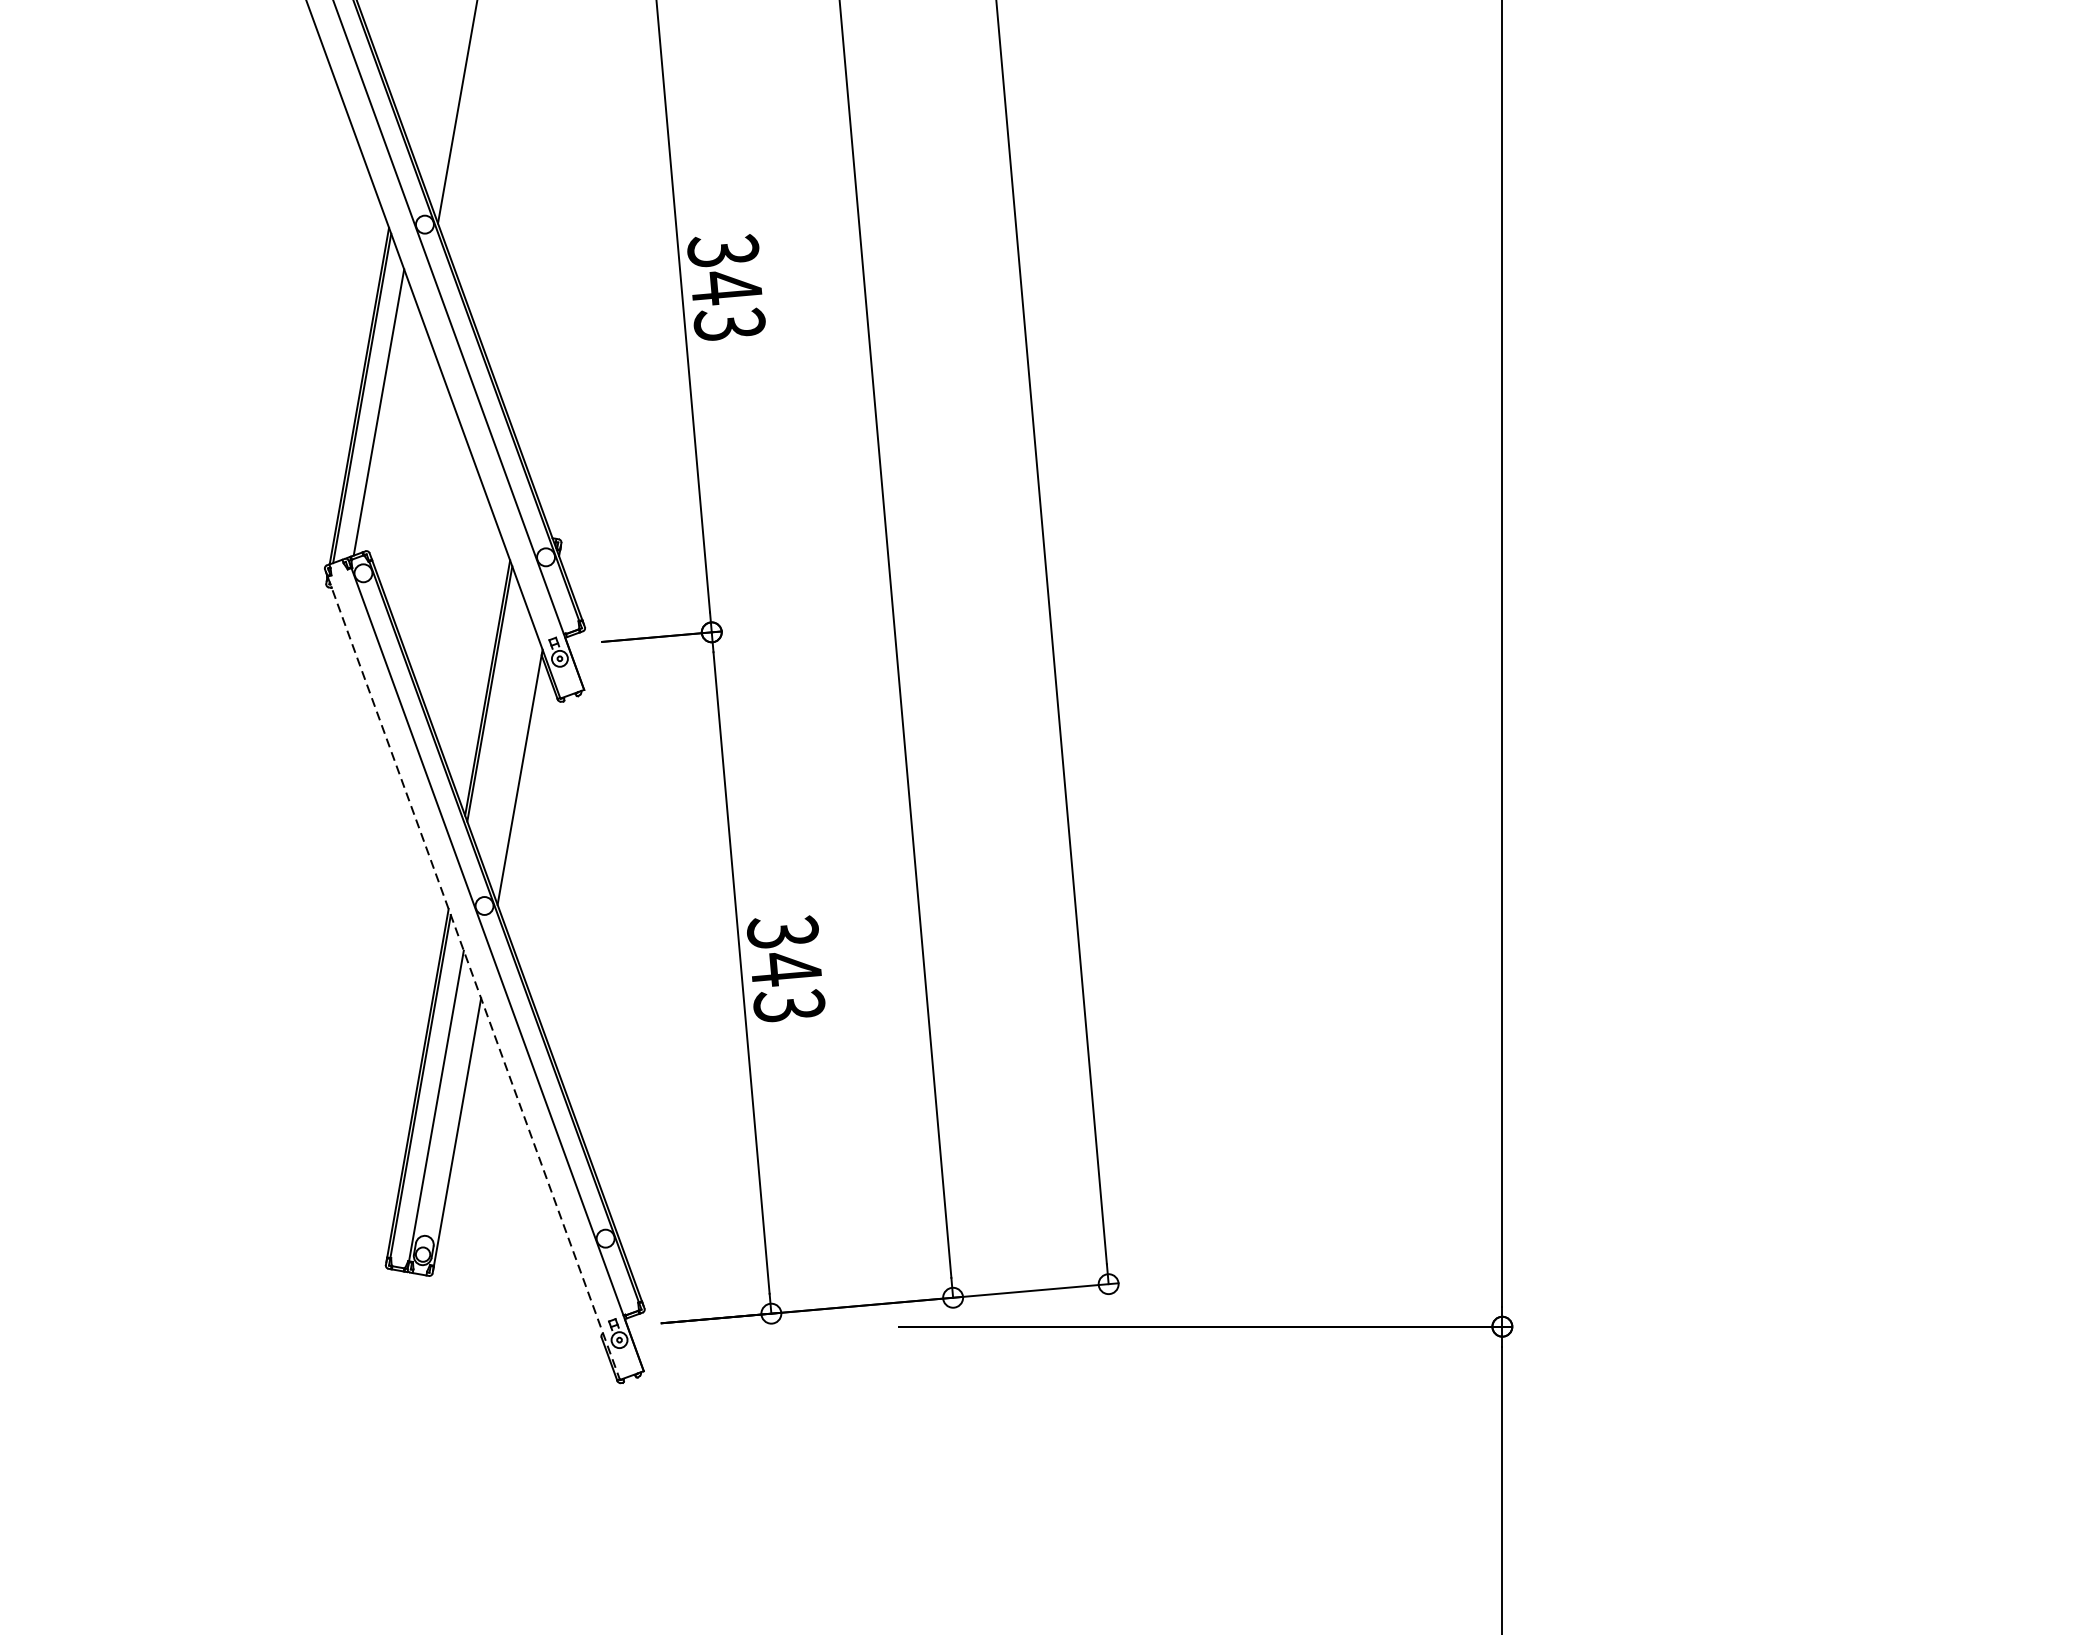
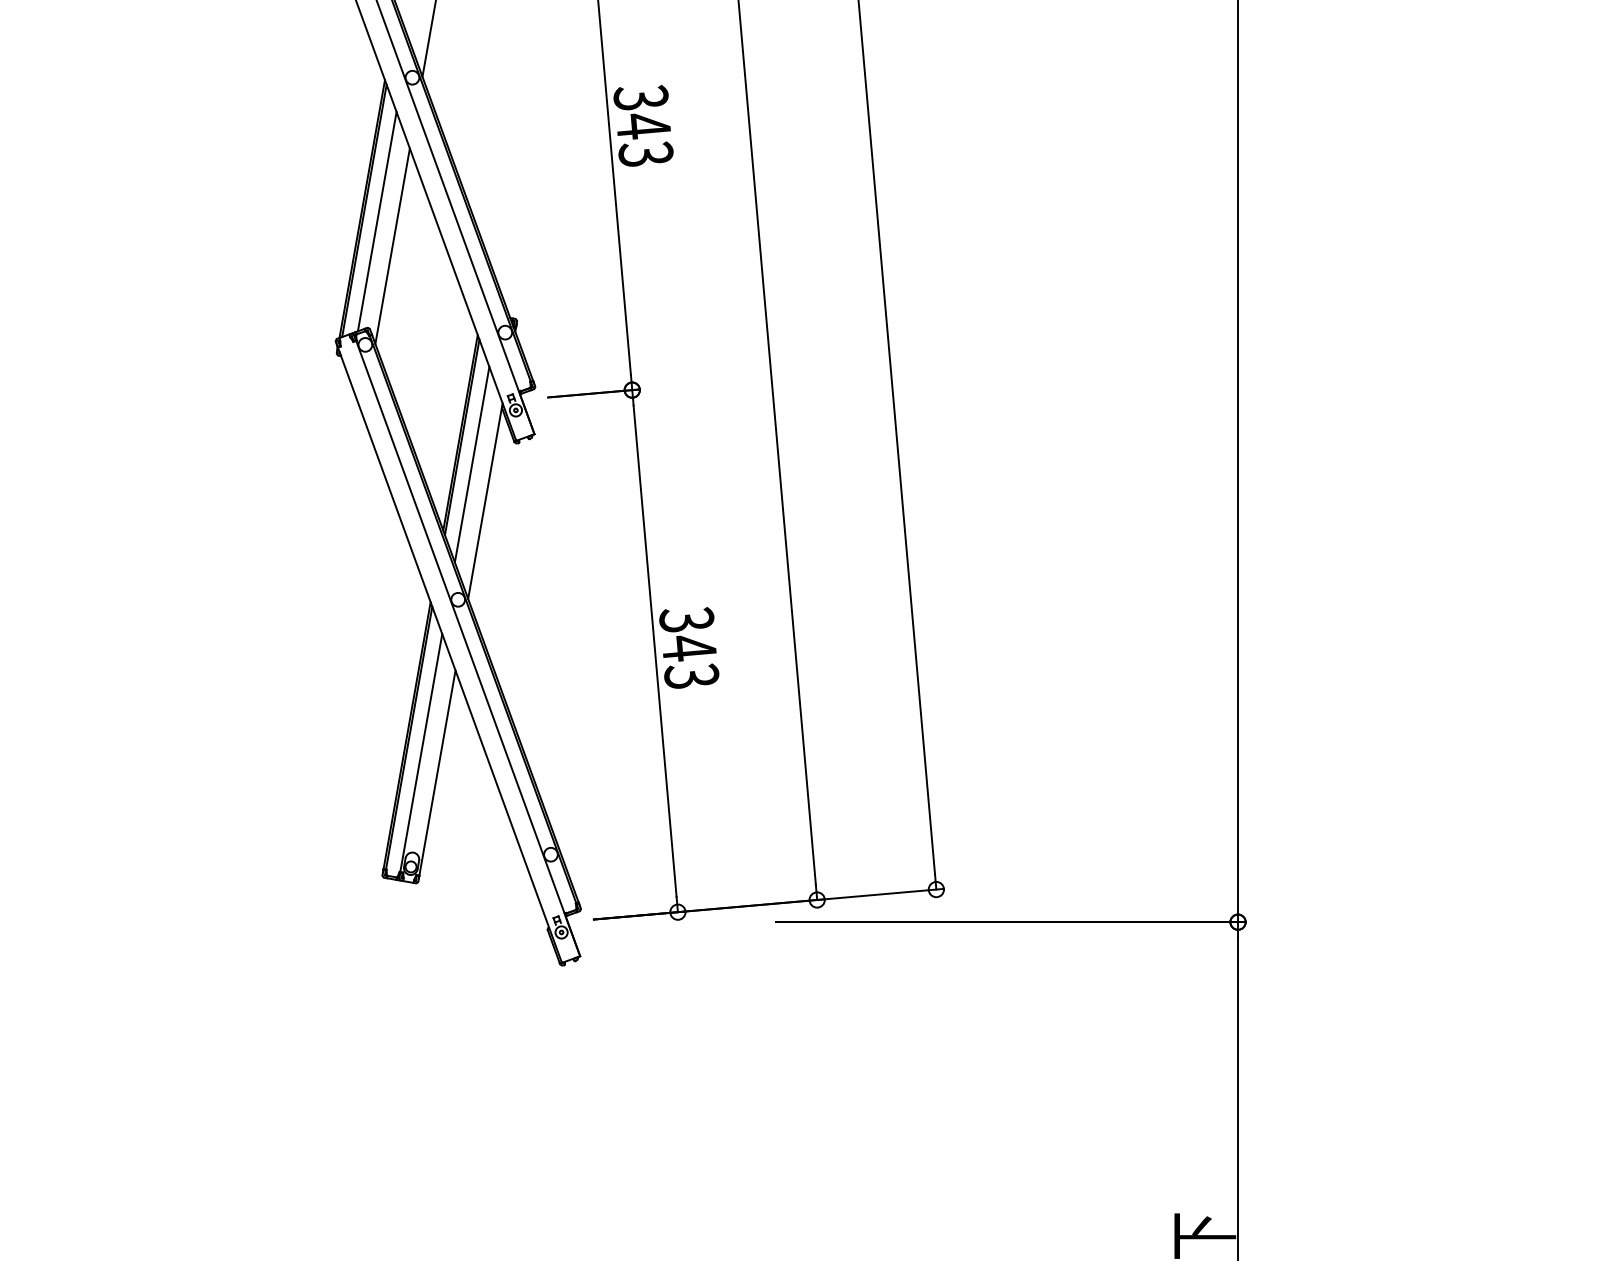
line: (398, 444) -> (392, 246), added
line: (501, 729) -> (471, 464), added
line: (474, 978) -> (450, 655), dashed -> solid

